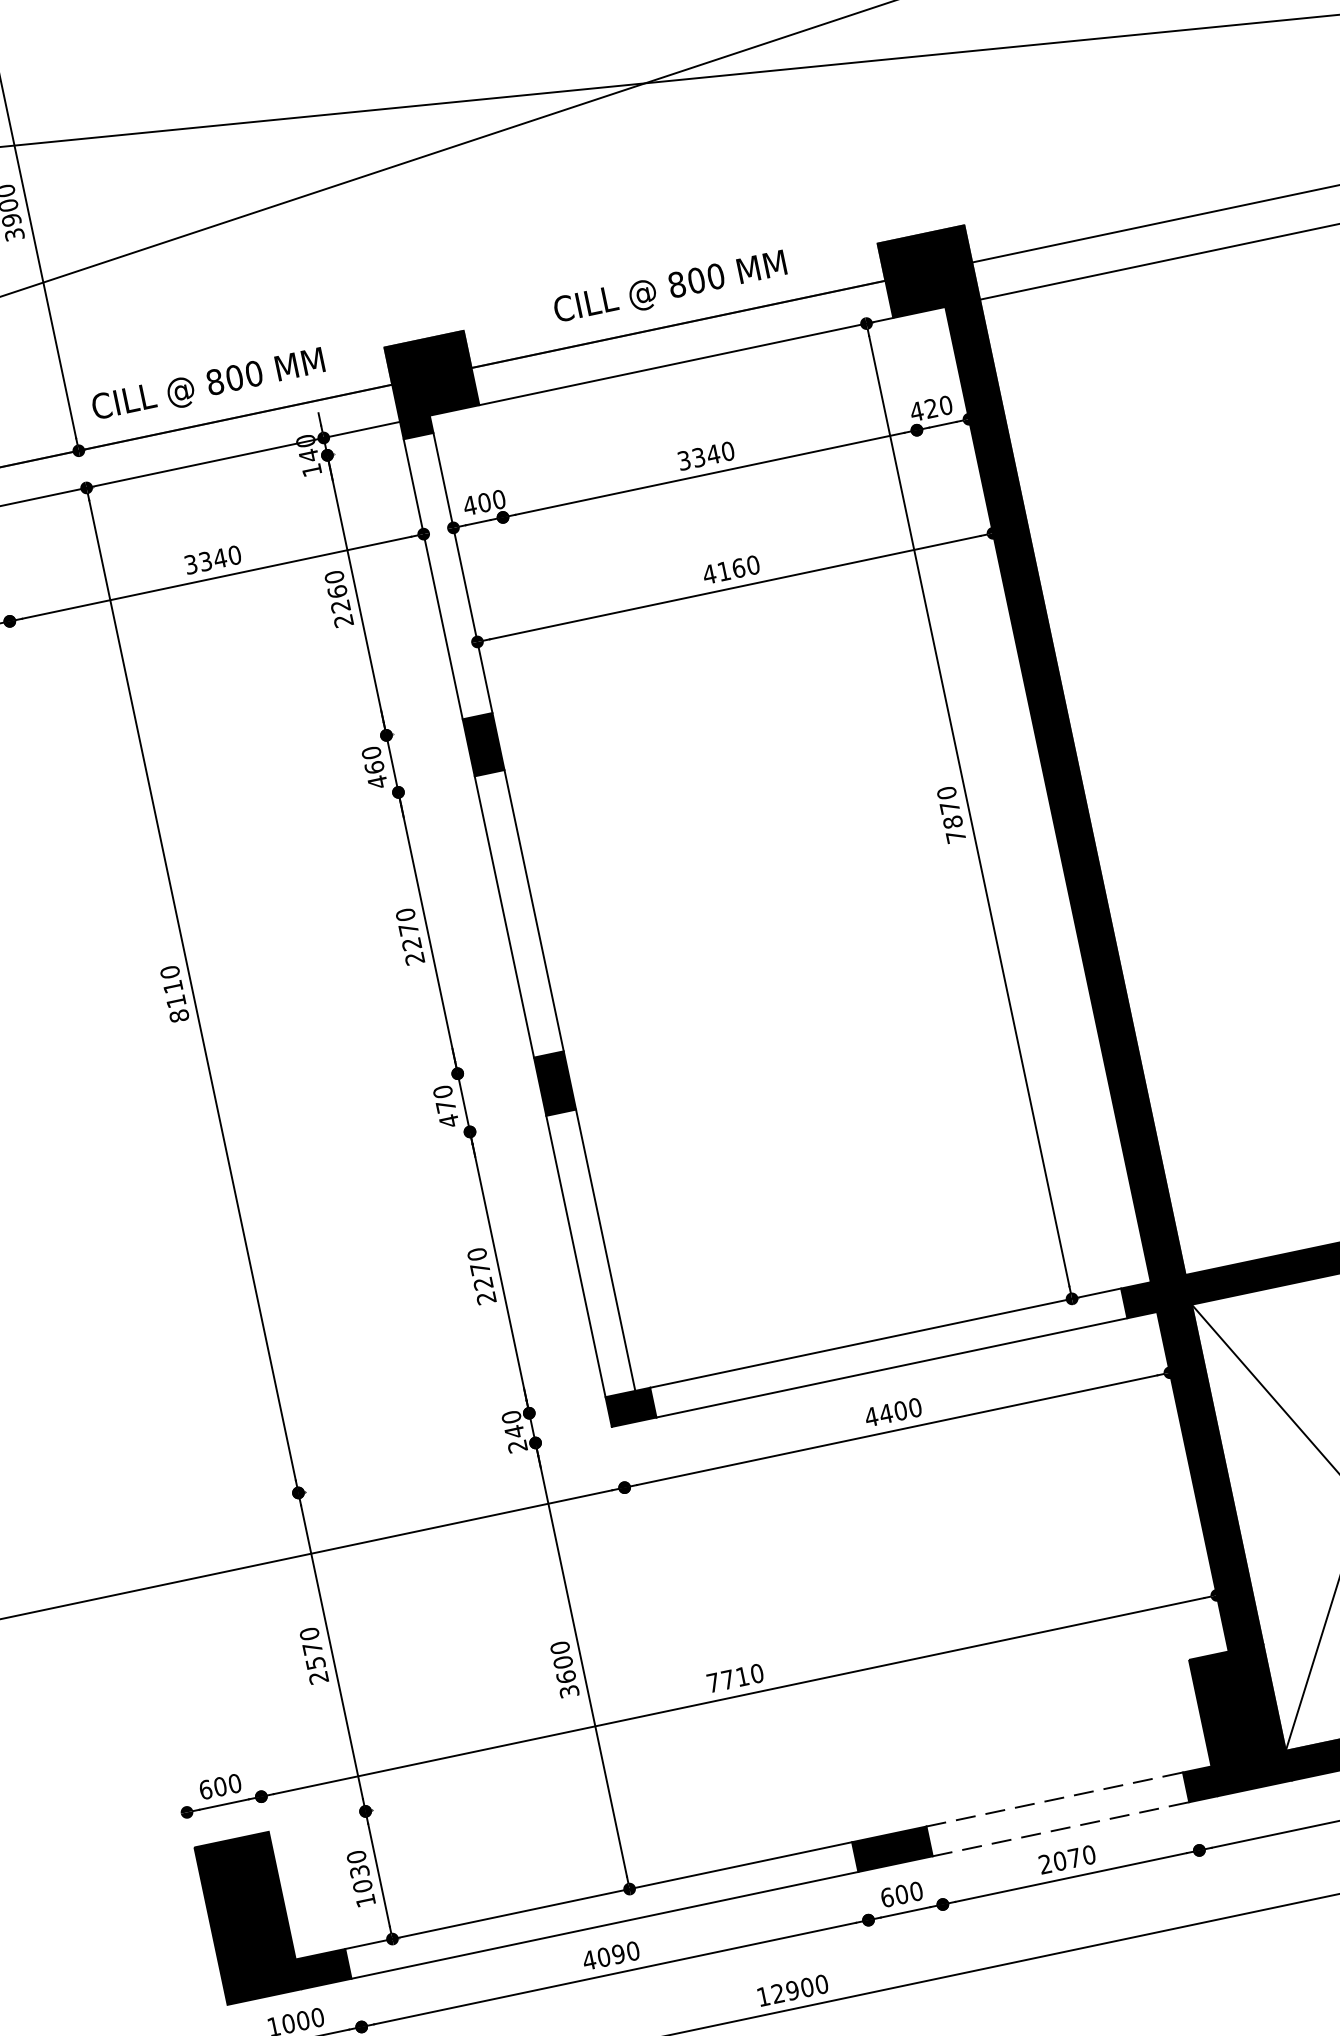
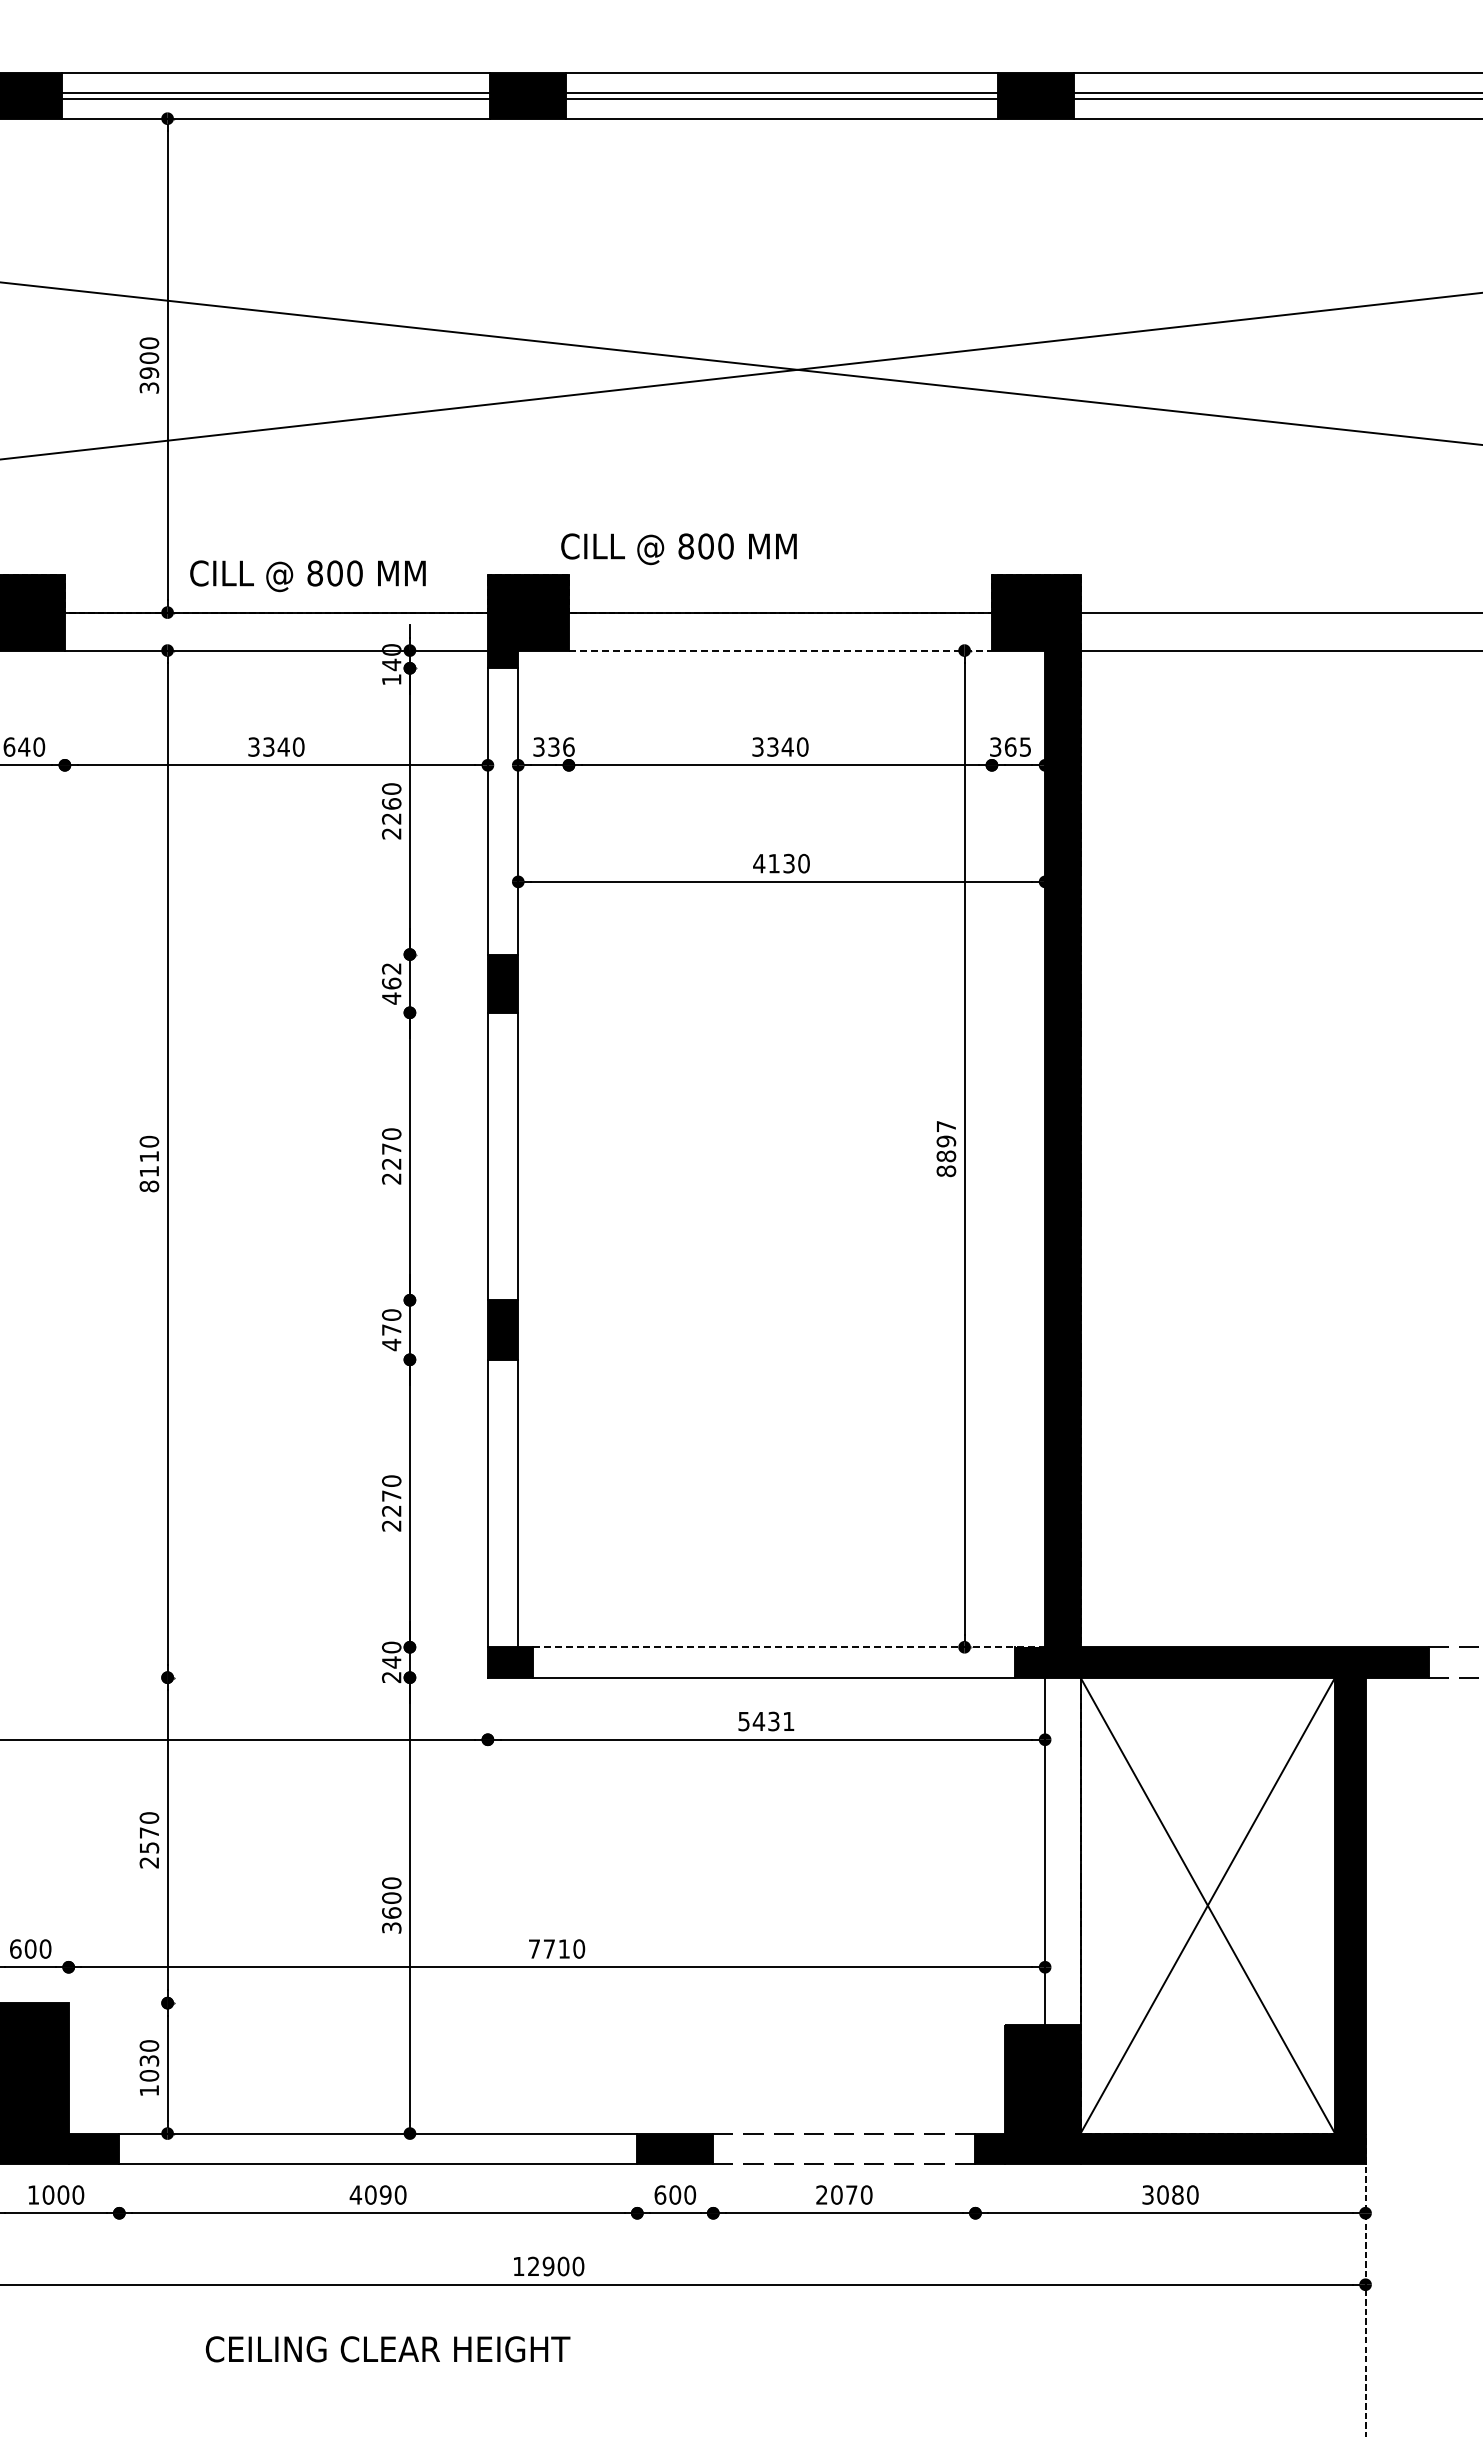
text: (670, 289) -> (678, 549), moved
line: (686, 361) -> (780, 650), solid -> dashed
text: (931, 407) -> (1010, 746), 420 -> 365
text: (484, 502) -> (553, 746), 400 -> 336
text: (739, 568) -> (789, 863), 4160 -> 4130
text: (371, 752) -> (391, 968), 460 -> 462
text: (951, 814) -> (946, 1148), 7870 -> 8897
line: (900, 1335) -> (789, 1647), solid -> dashed
text: (892, 1412) -> (765, 1721), 4400 -> 5431
fill: (1209, 1477) -> (1062, 1850), removed

